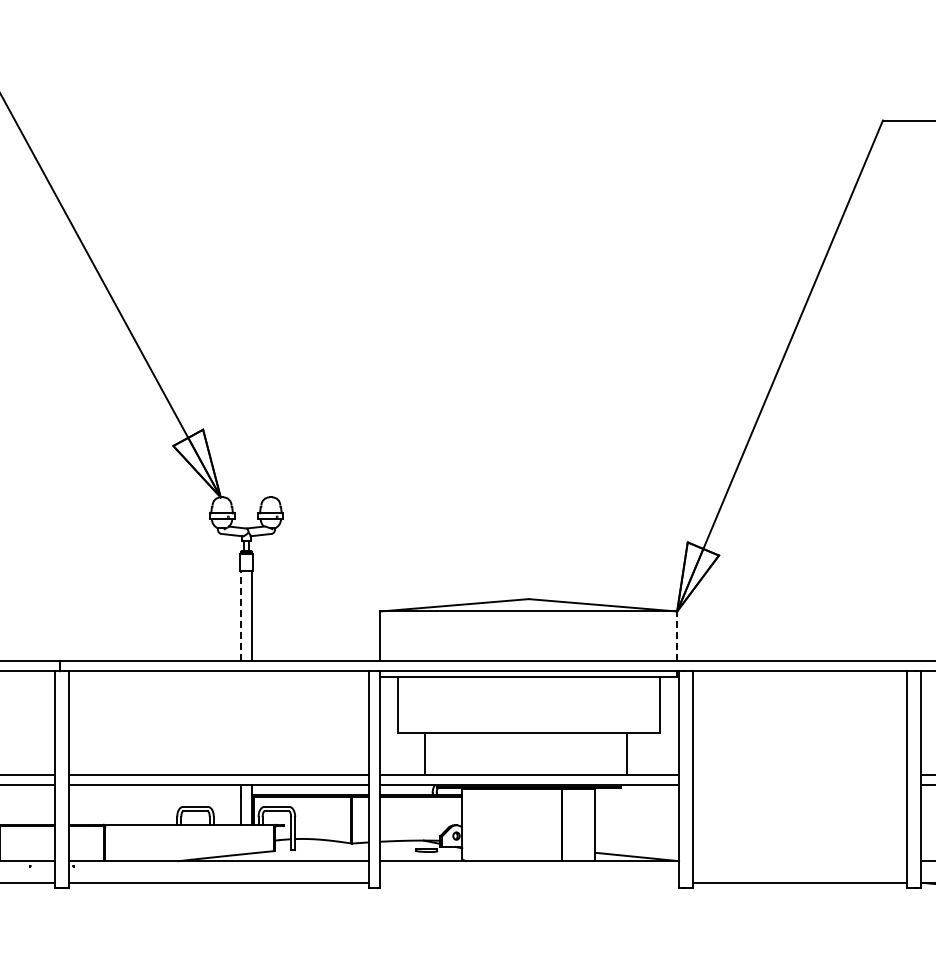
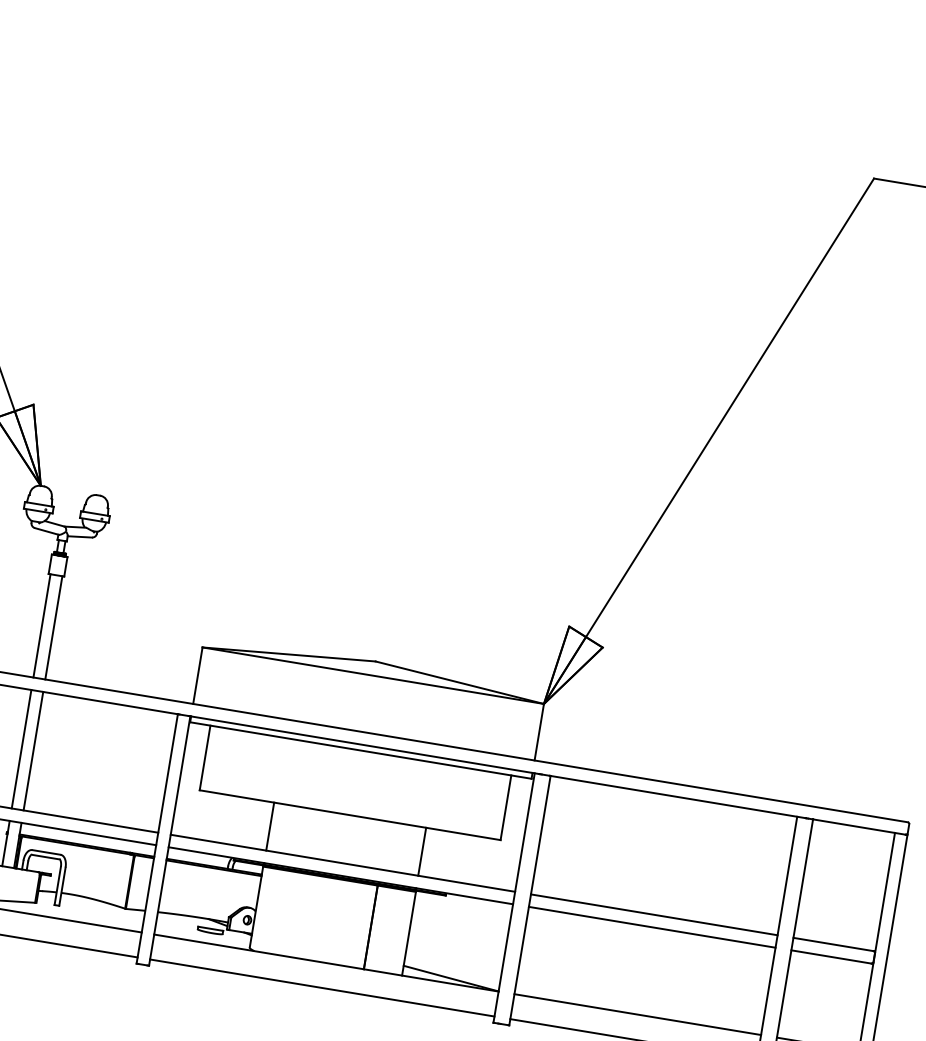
line: (241, 615) -> (42, 625), dashed -> solid
line: (677, 636) -> (539, 732), dashed -> solid
line: (241, 722) -> (21, 748), added
line: (251, 722) -> (33, 750), added
line: (424, 753) -> (270, 826), moved
line: (626, 753) -> (421, 851), moved
line: (799, 774) -> (653, 914), added
line: (799, 785) -> (651, 927), added
line: (799, 861) -> (637, 1014), added
line: (529, 882) -> (322, 987), added

